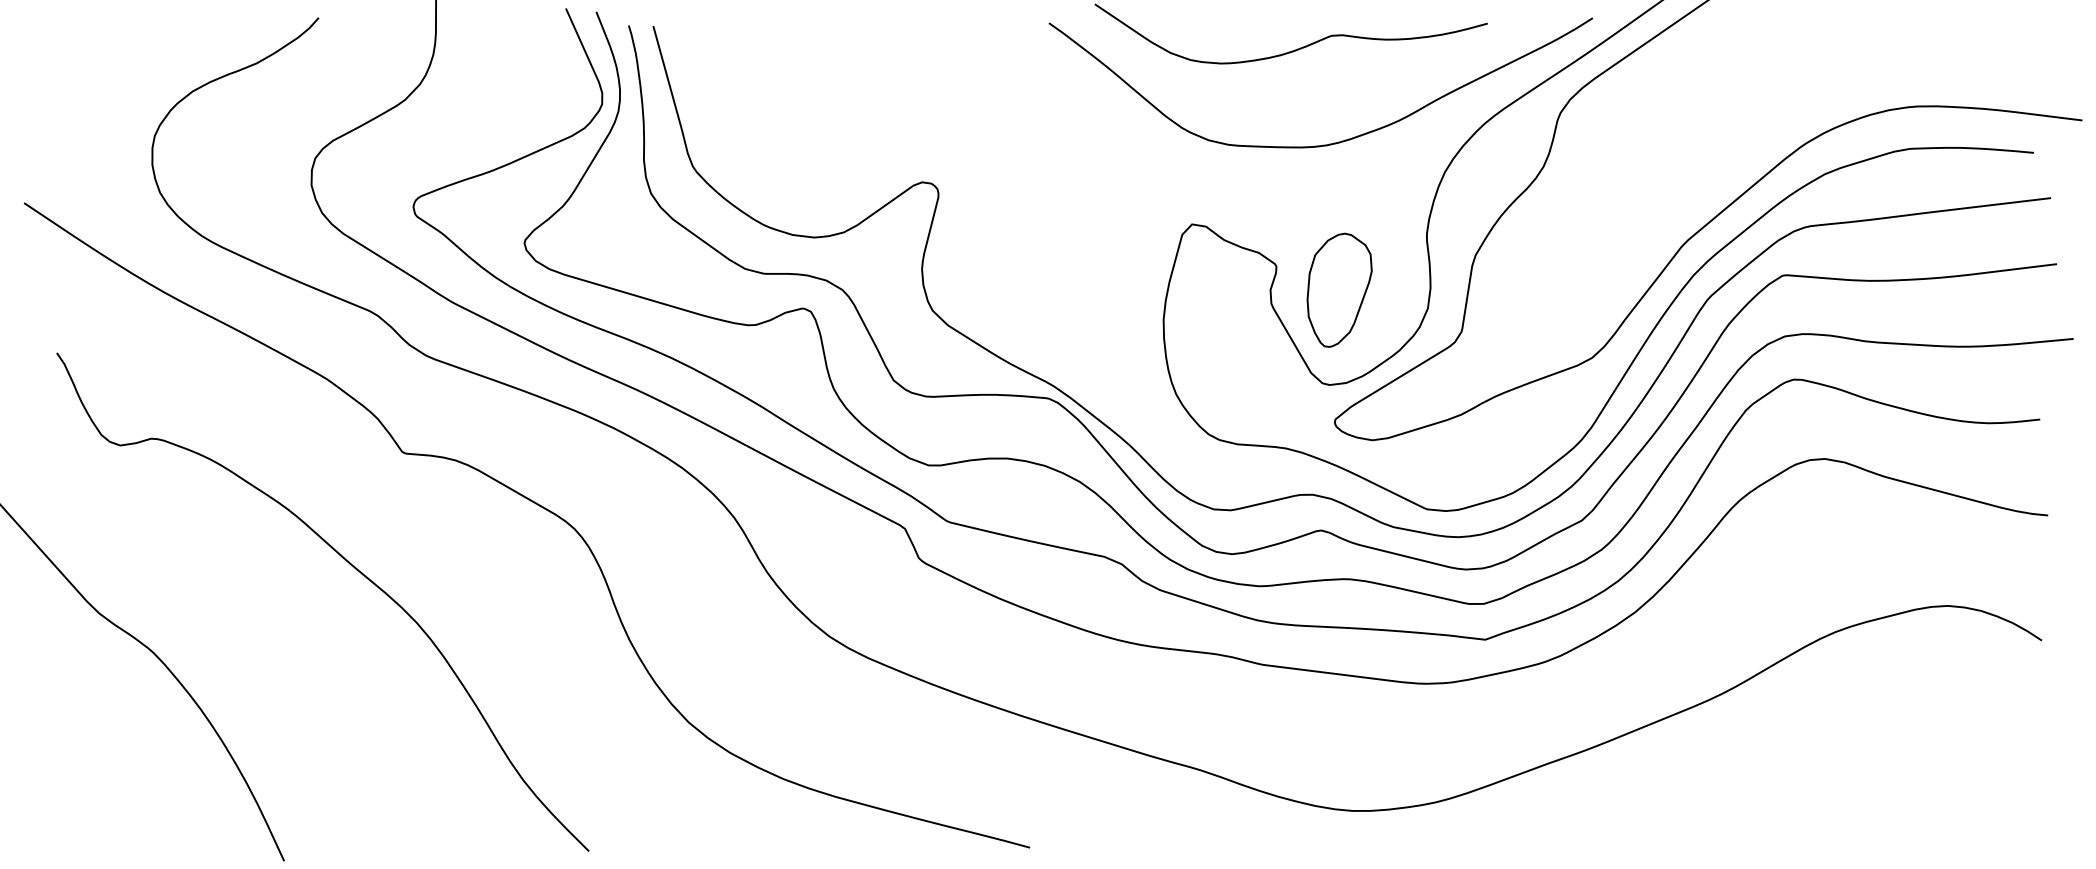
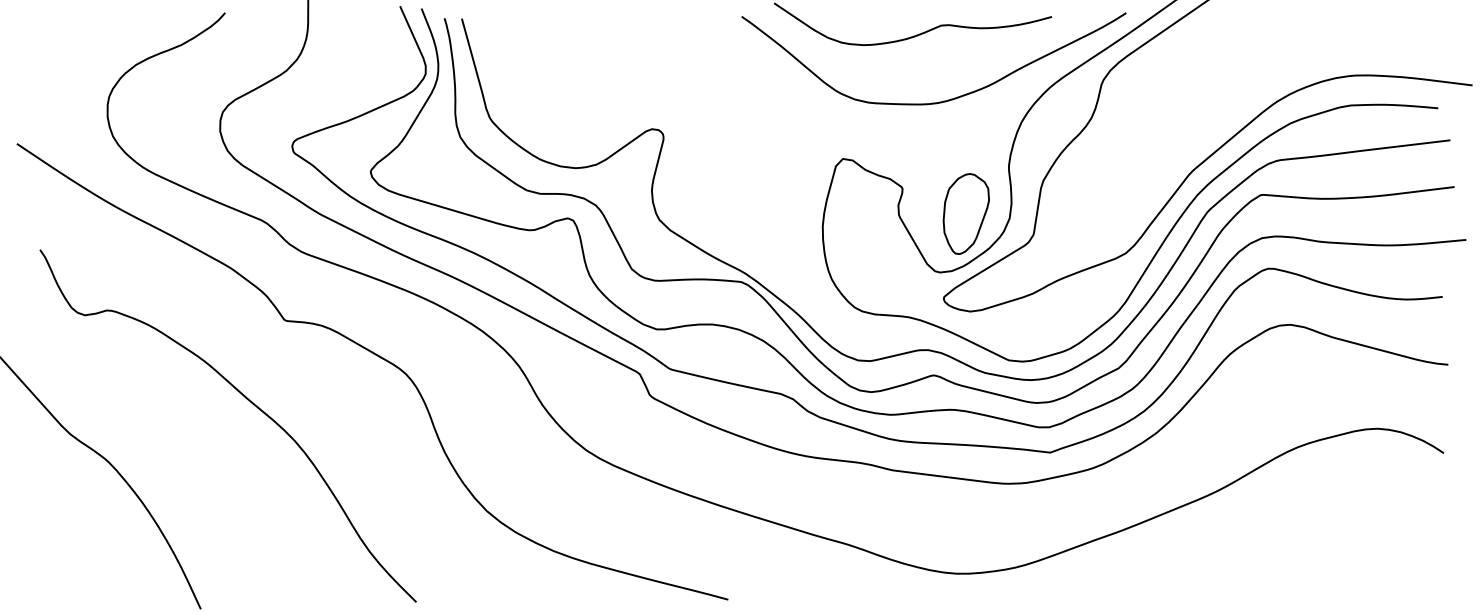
part: (1339, 289) -> (966, 213), moved

